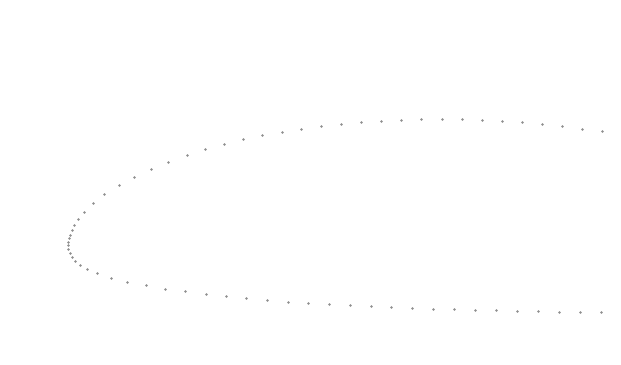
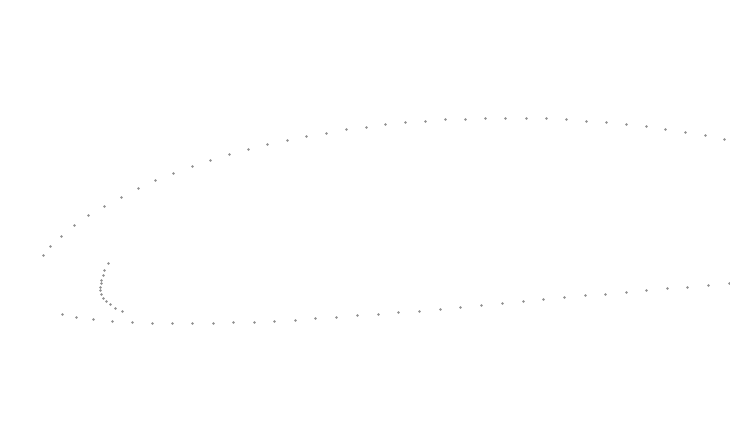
part: (70, 238) -> (102, 283), moved

